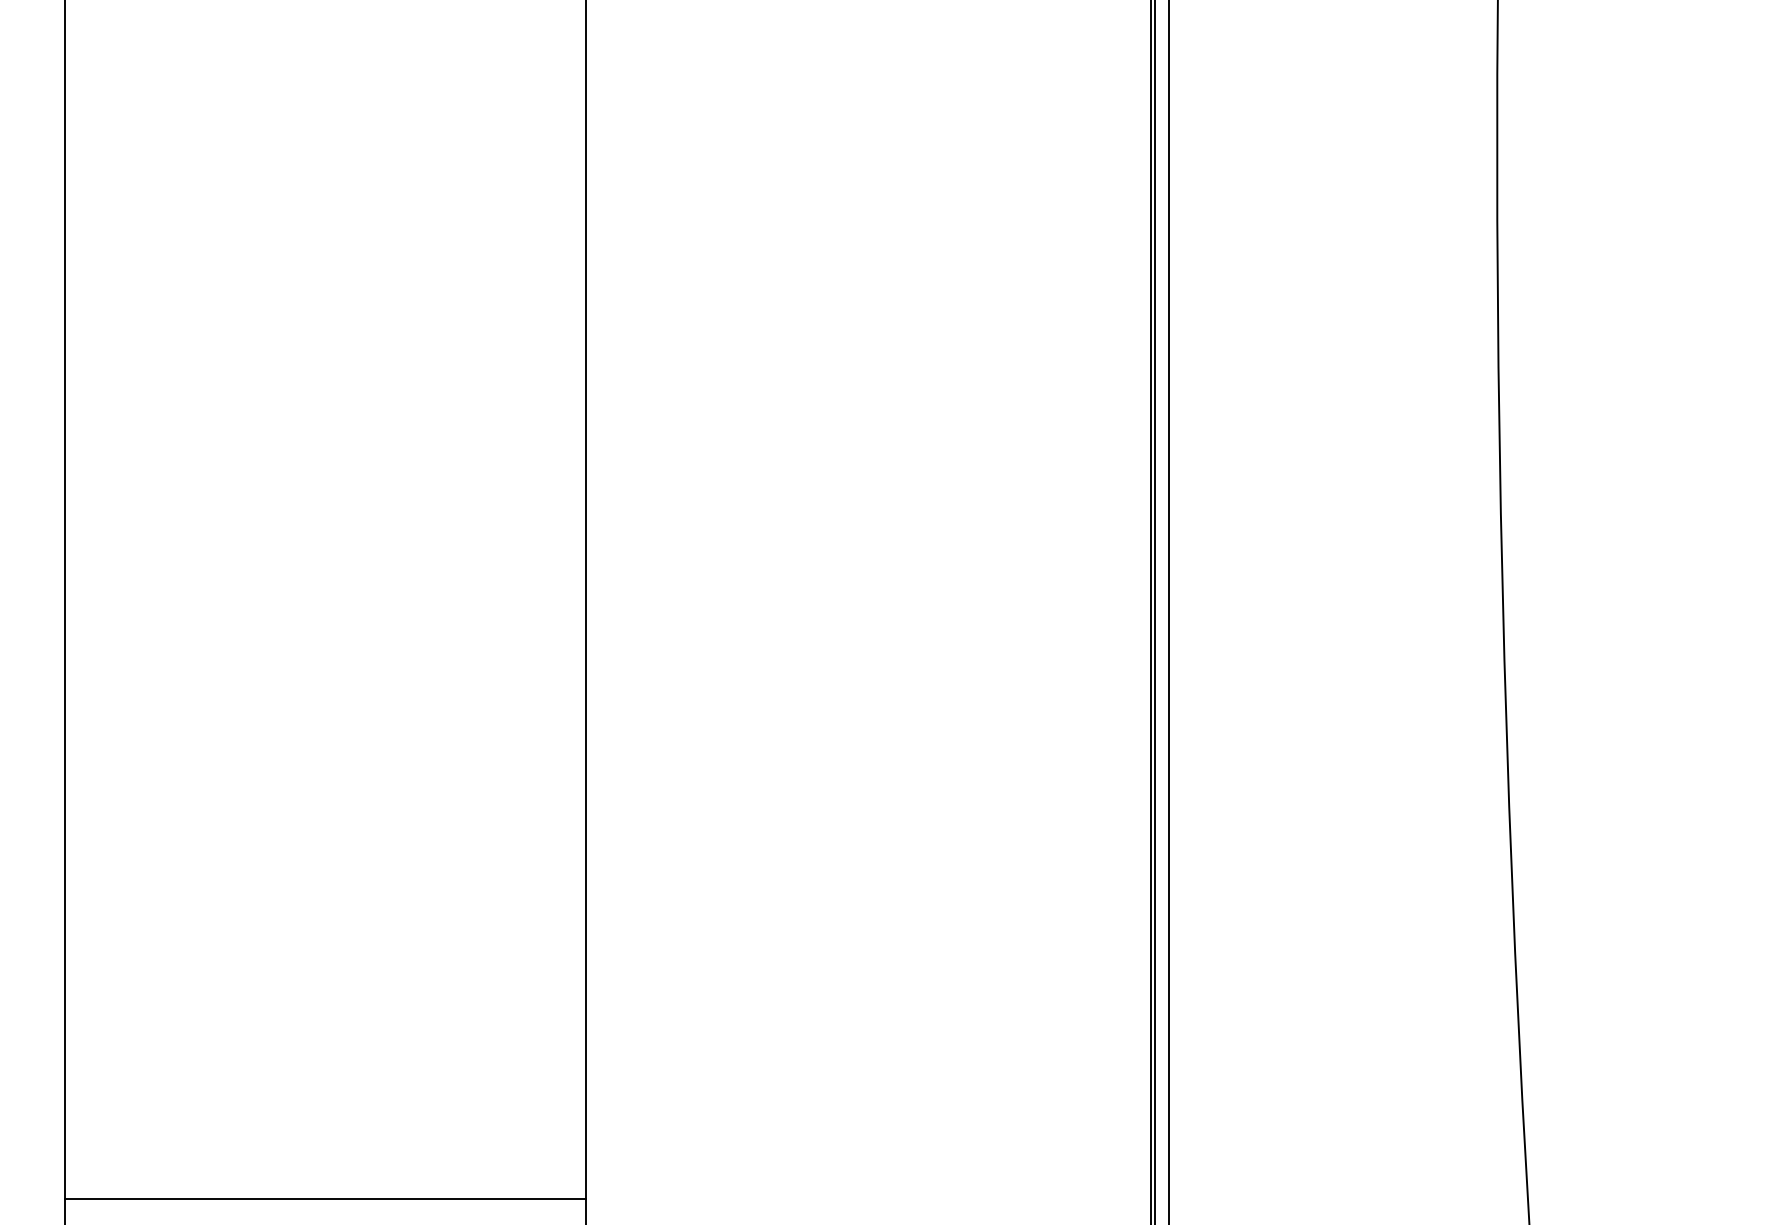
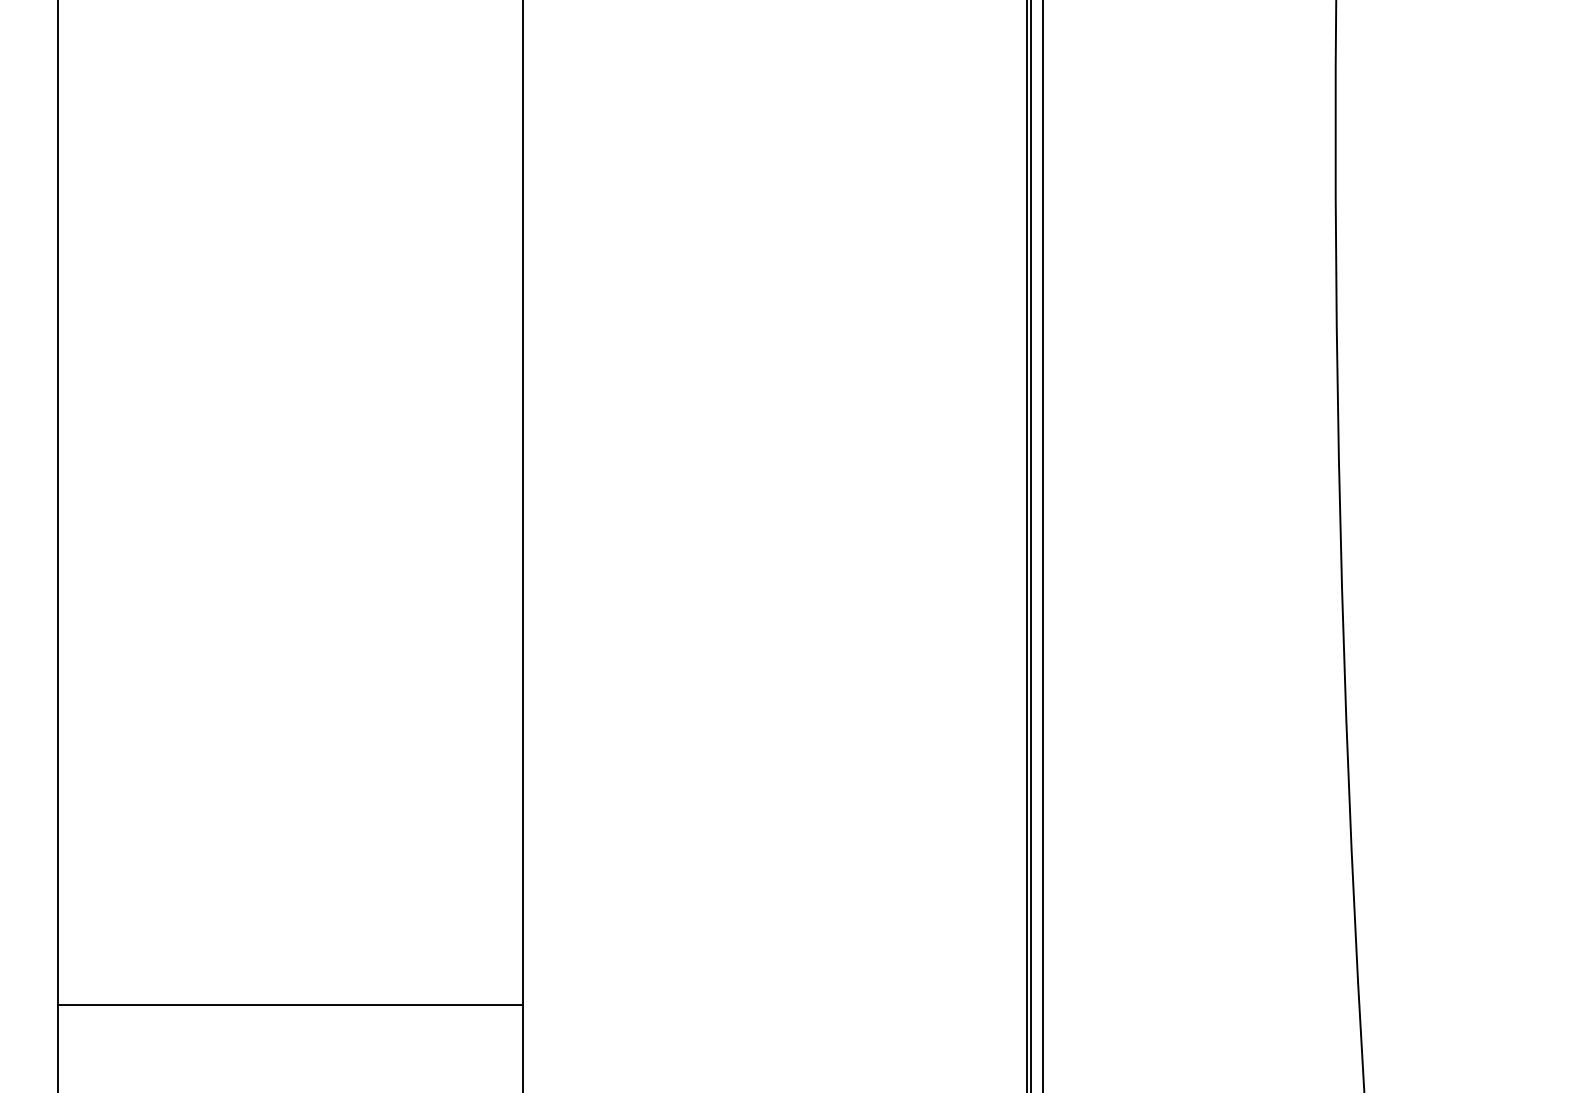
line: (324, 1198) -> (289, 1005), moved

